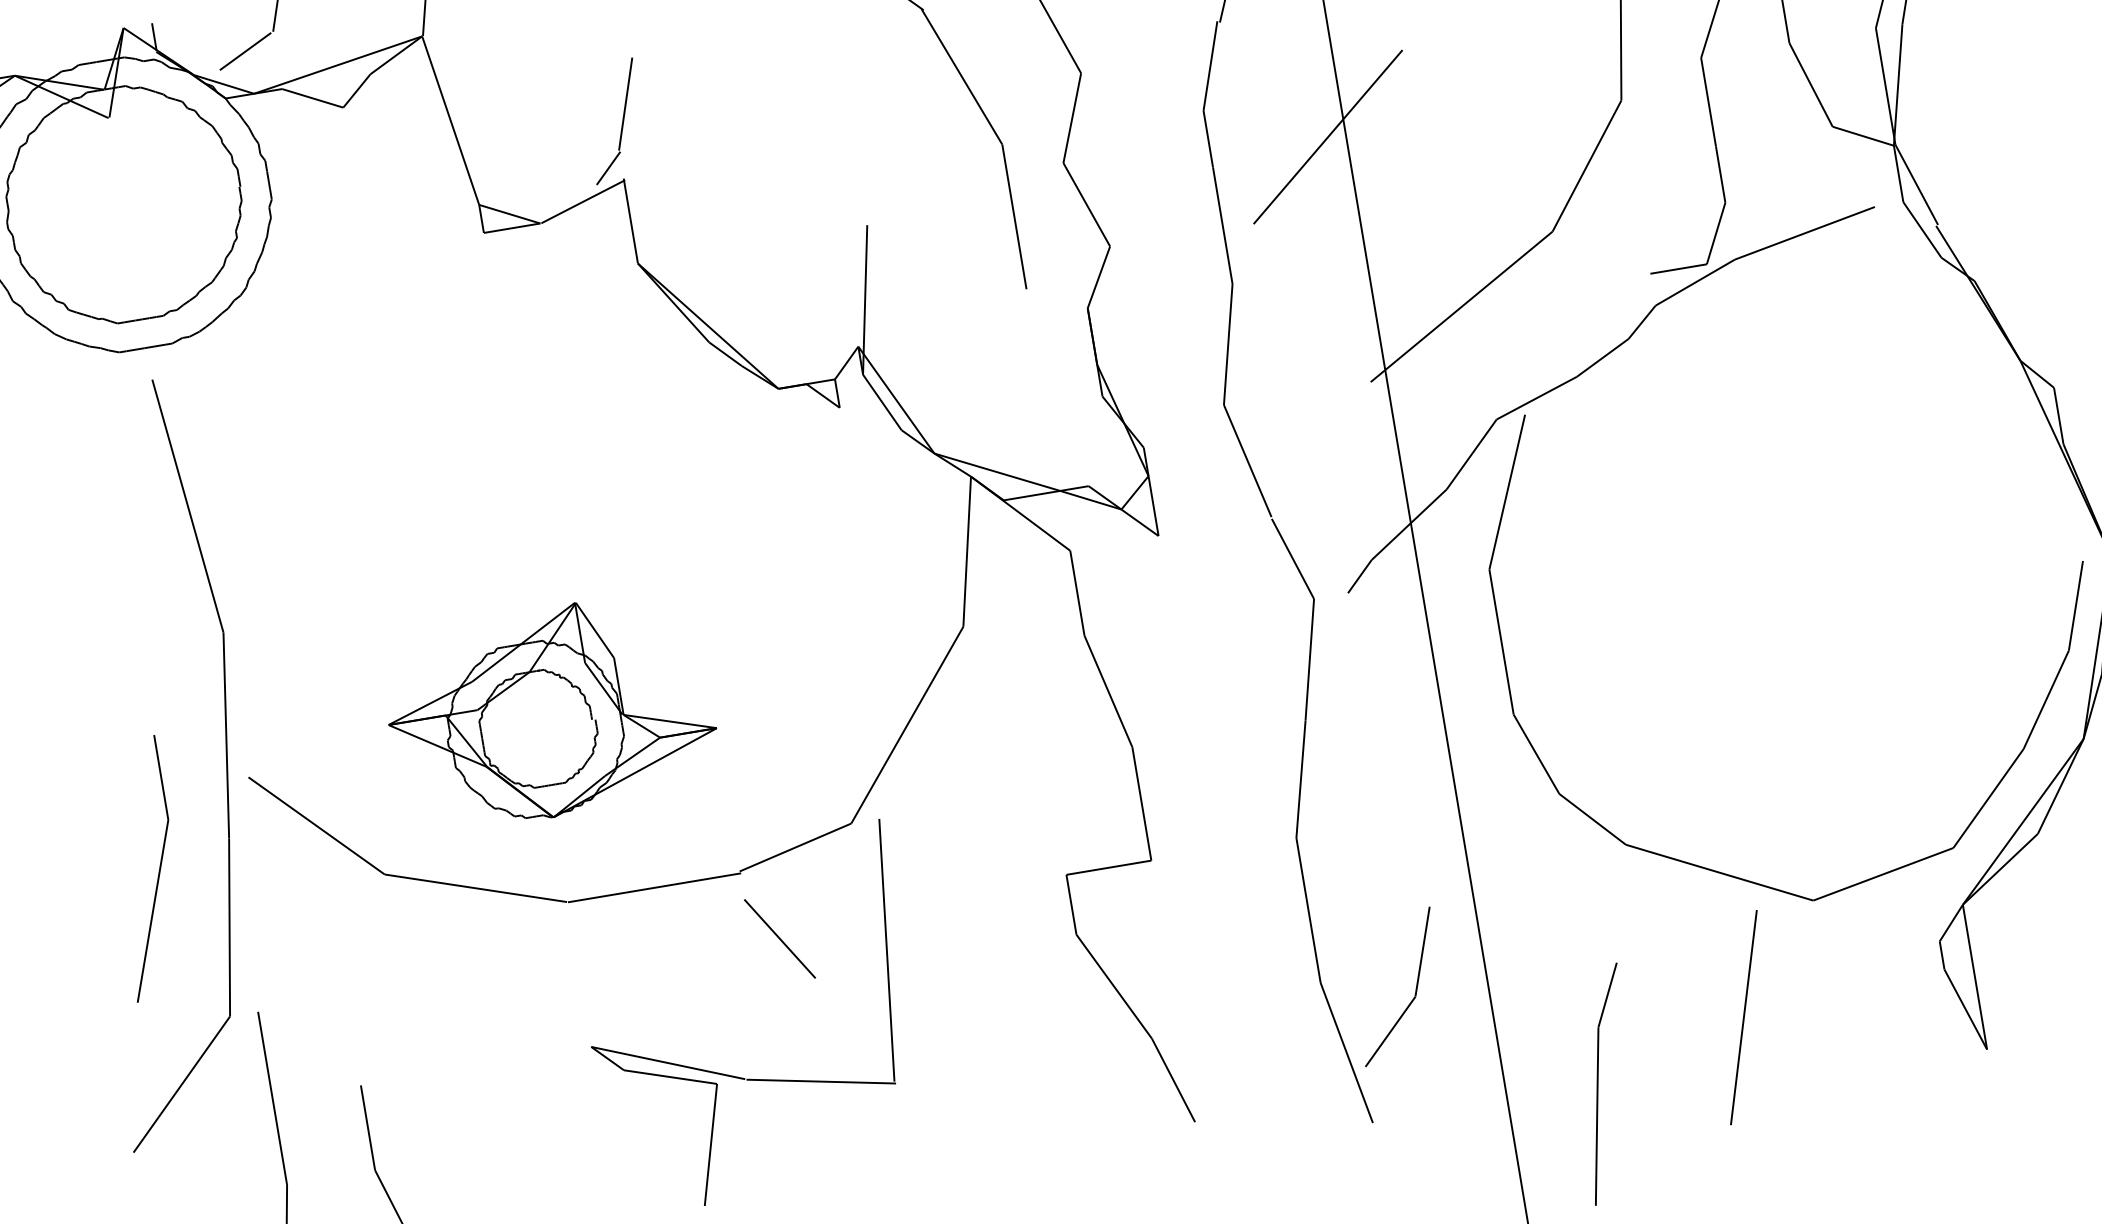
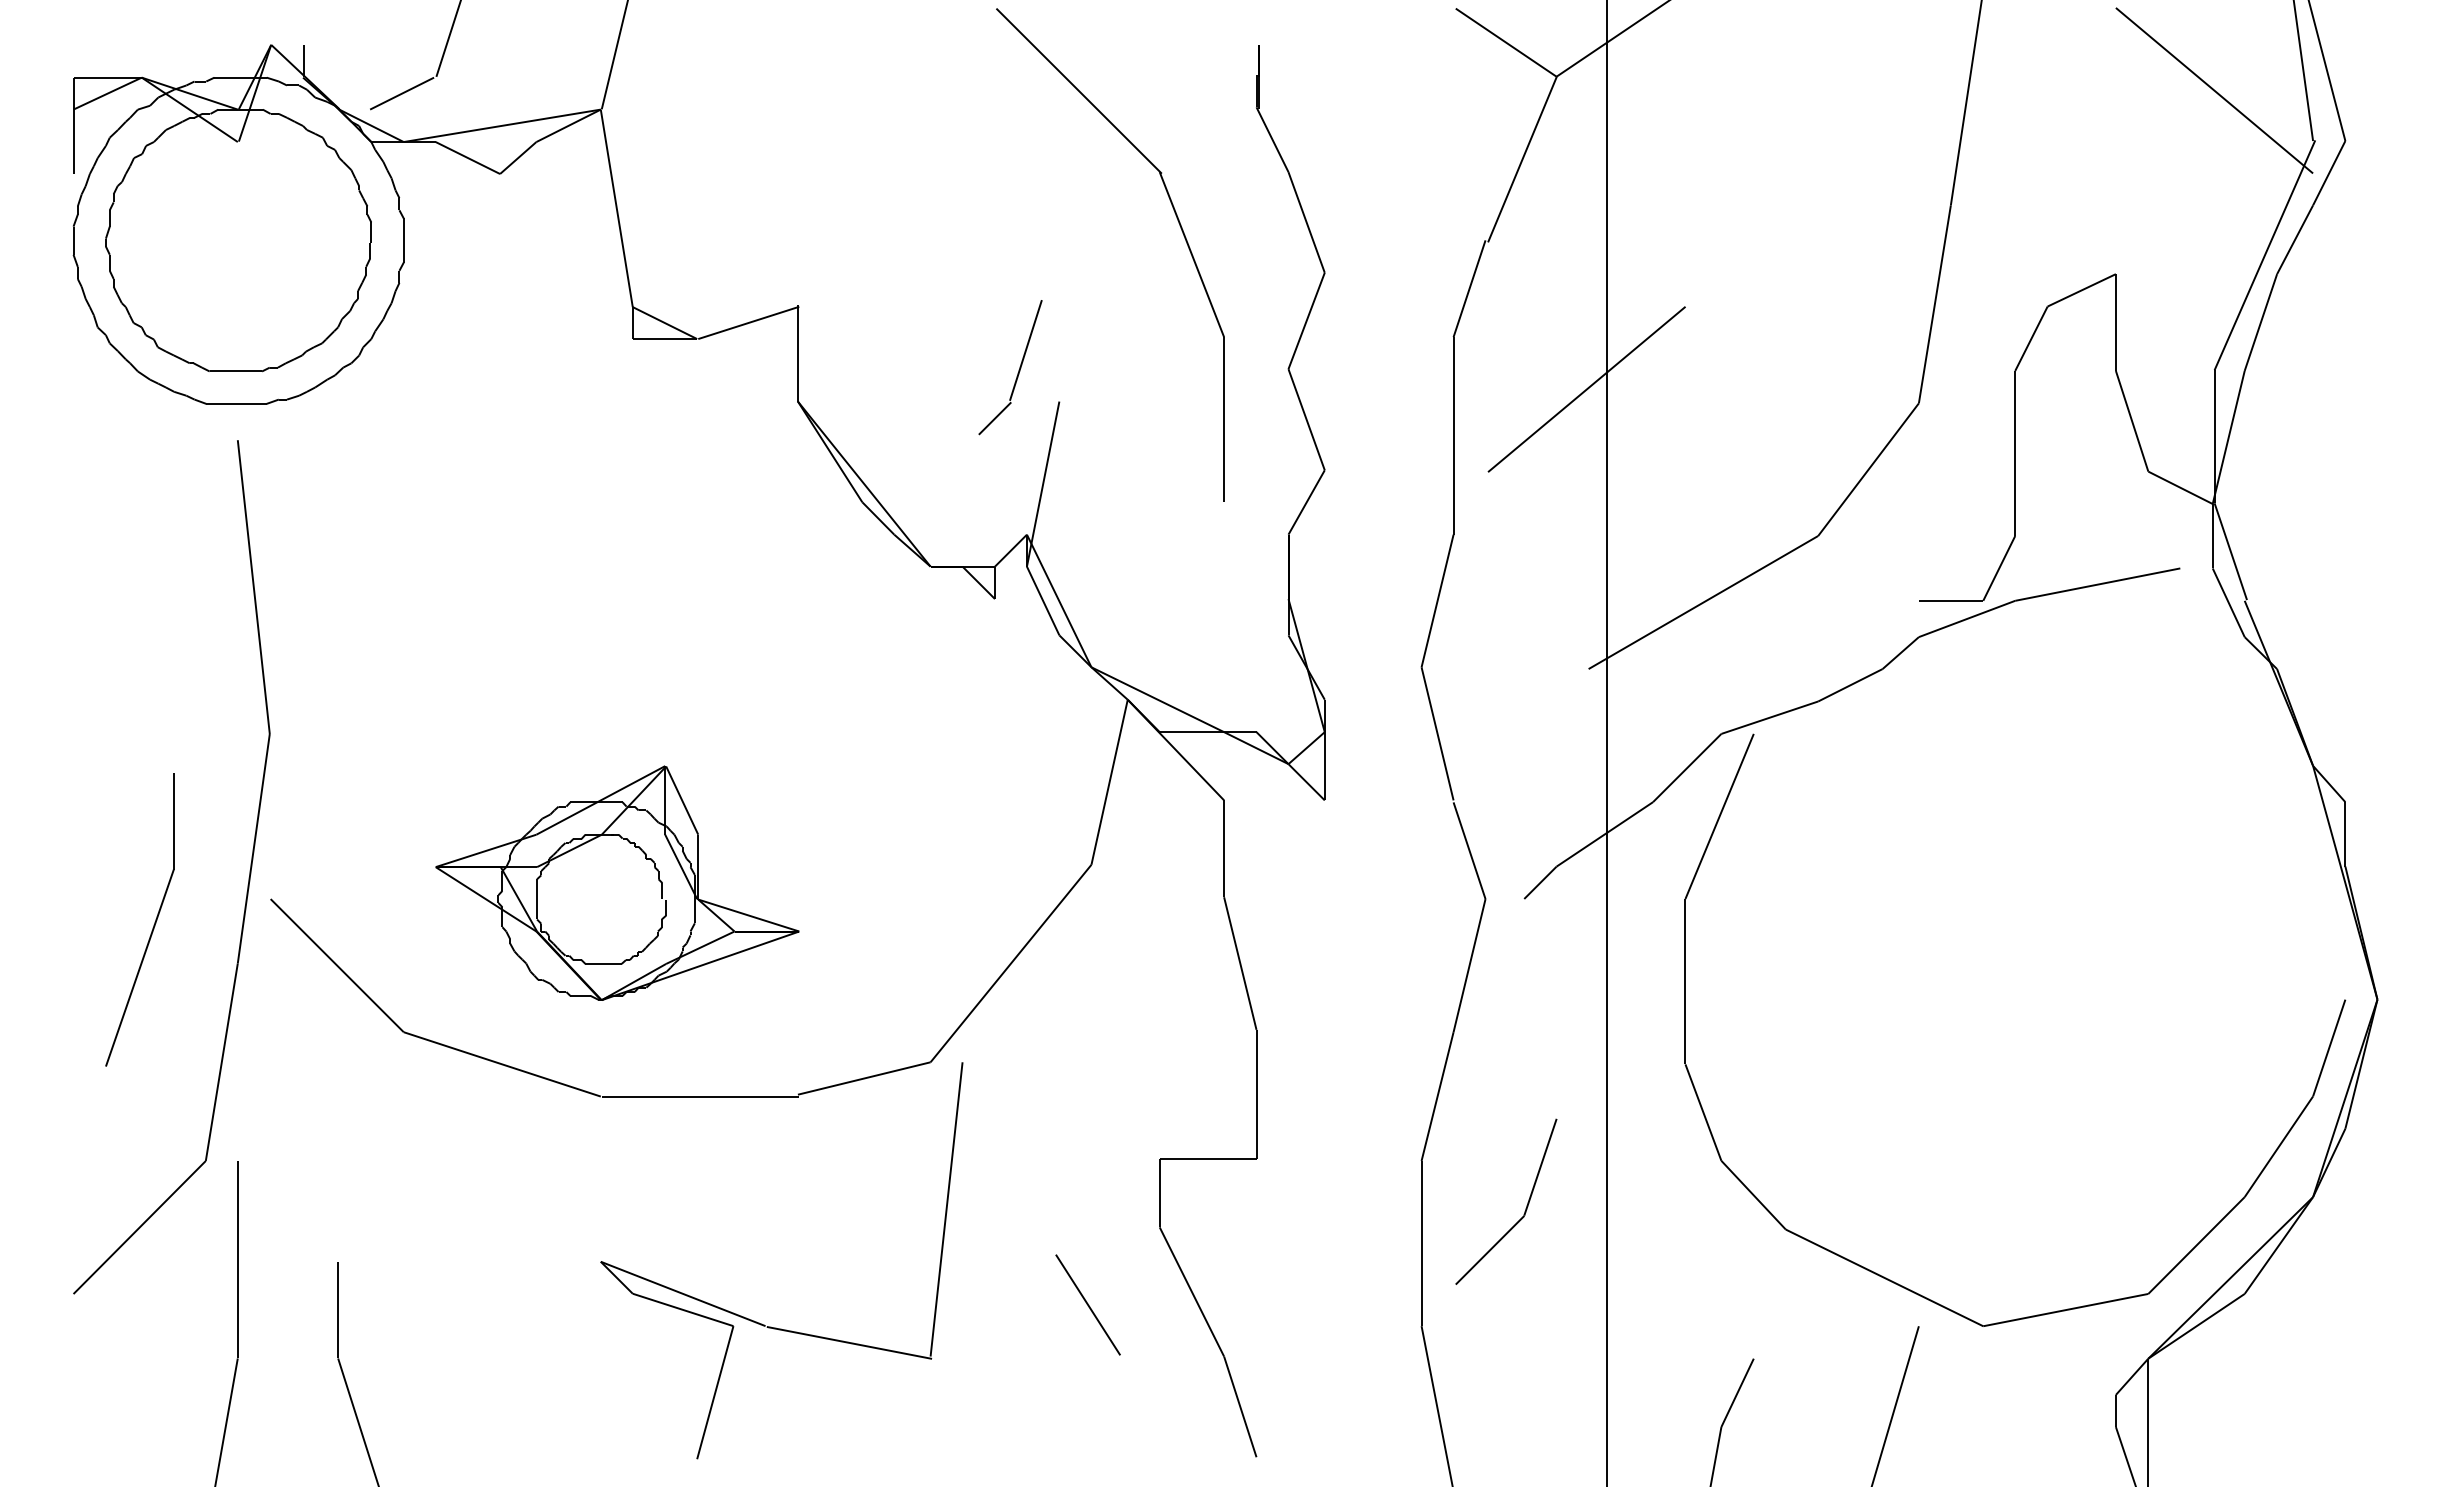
part: (622, 122) -> (1018, 370), moved
part: (158, 872) -> (153, 925), moved
line: (779, 938) -> (1087, 1304), moved
part: (1415, 989) -> (1525, 1208), moved

